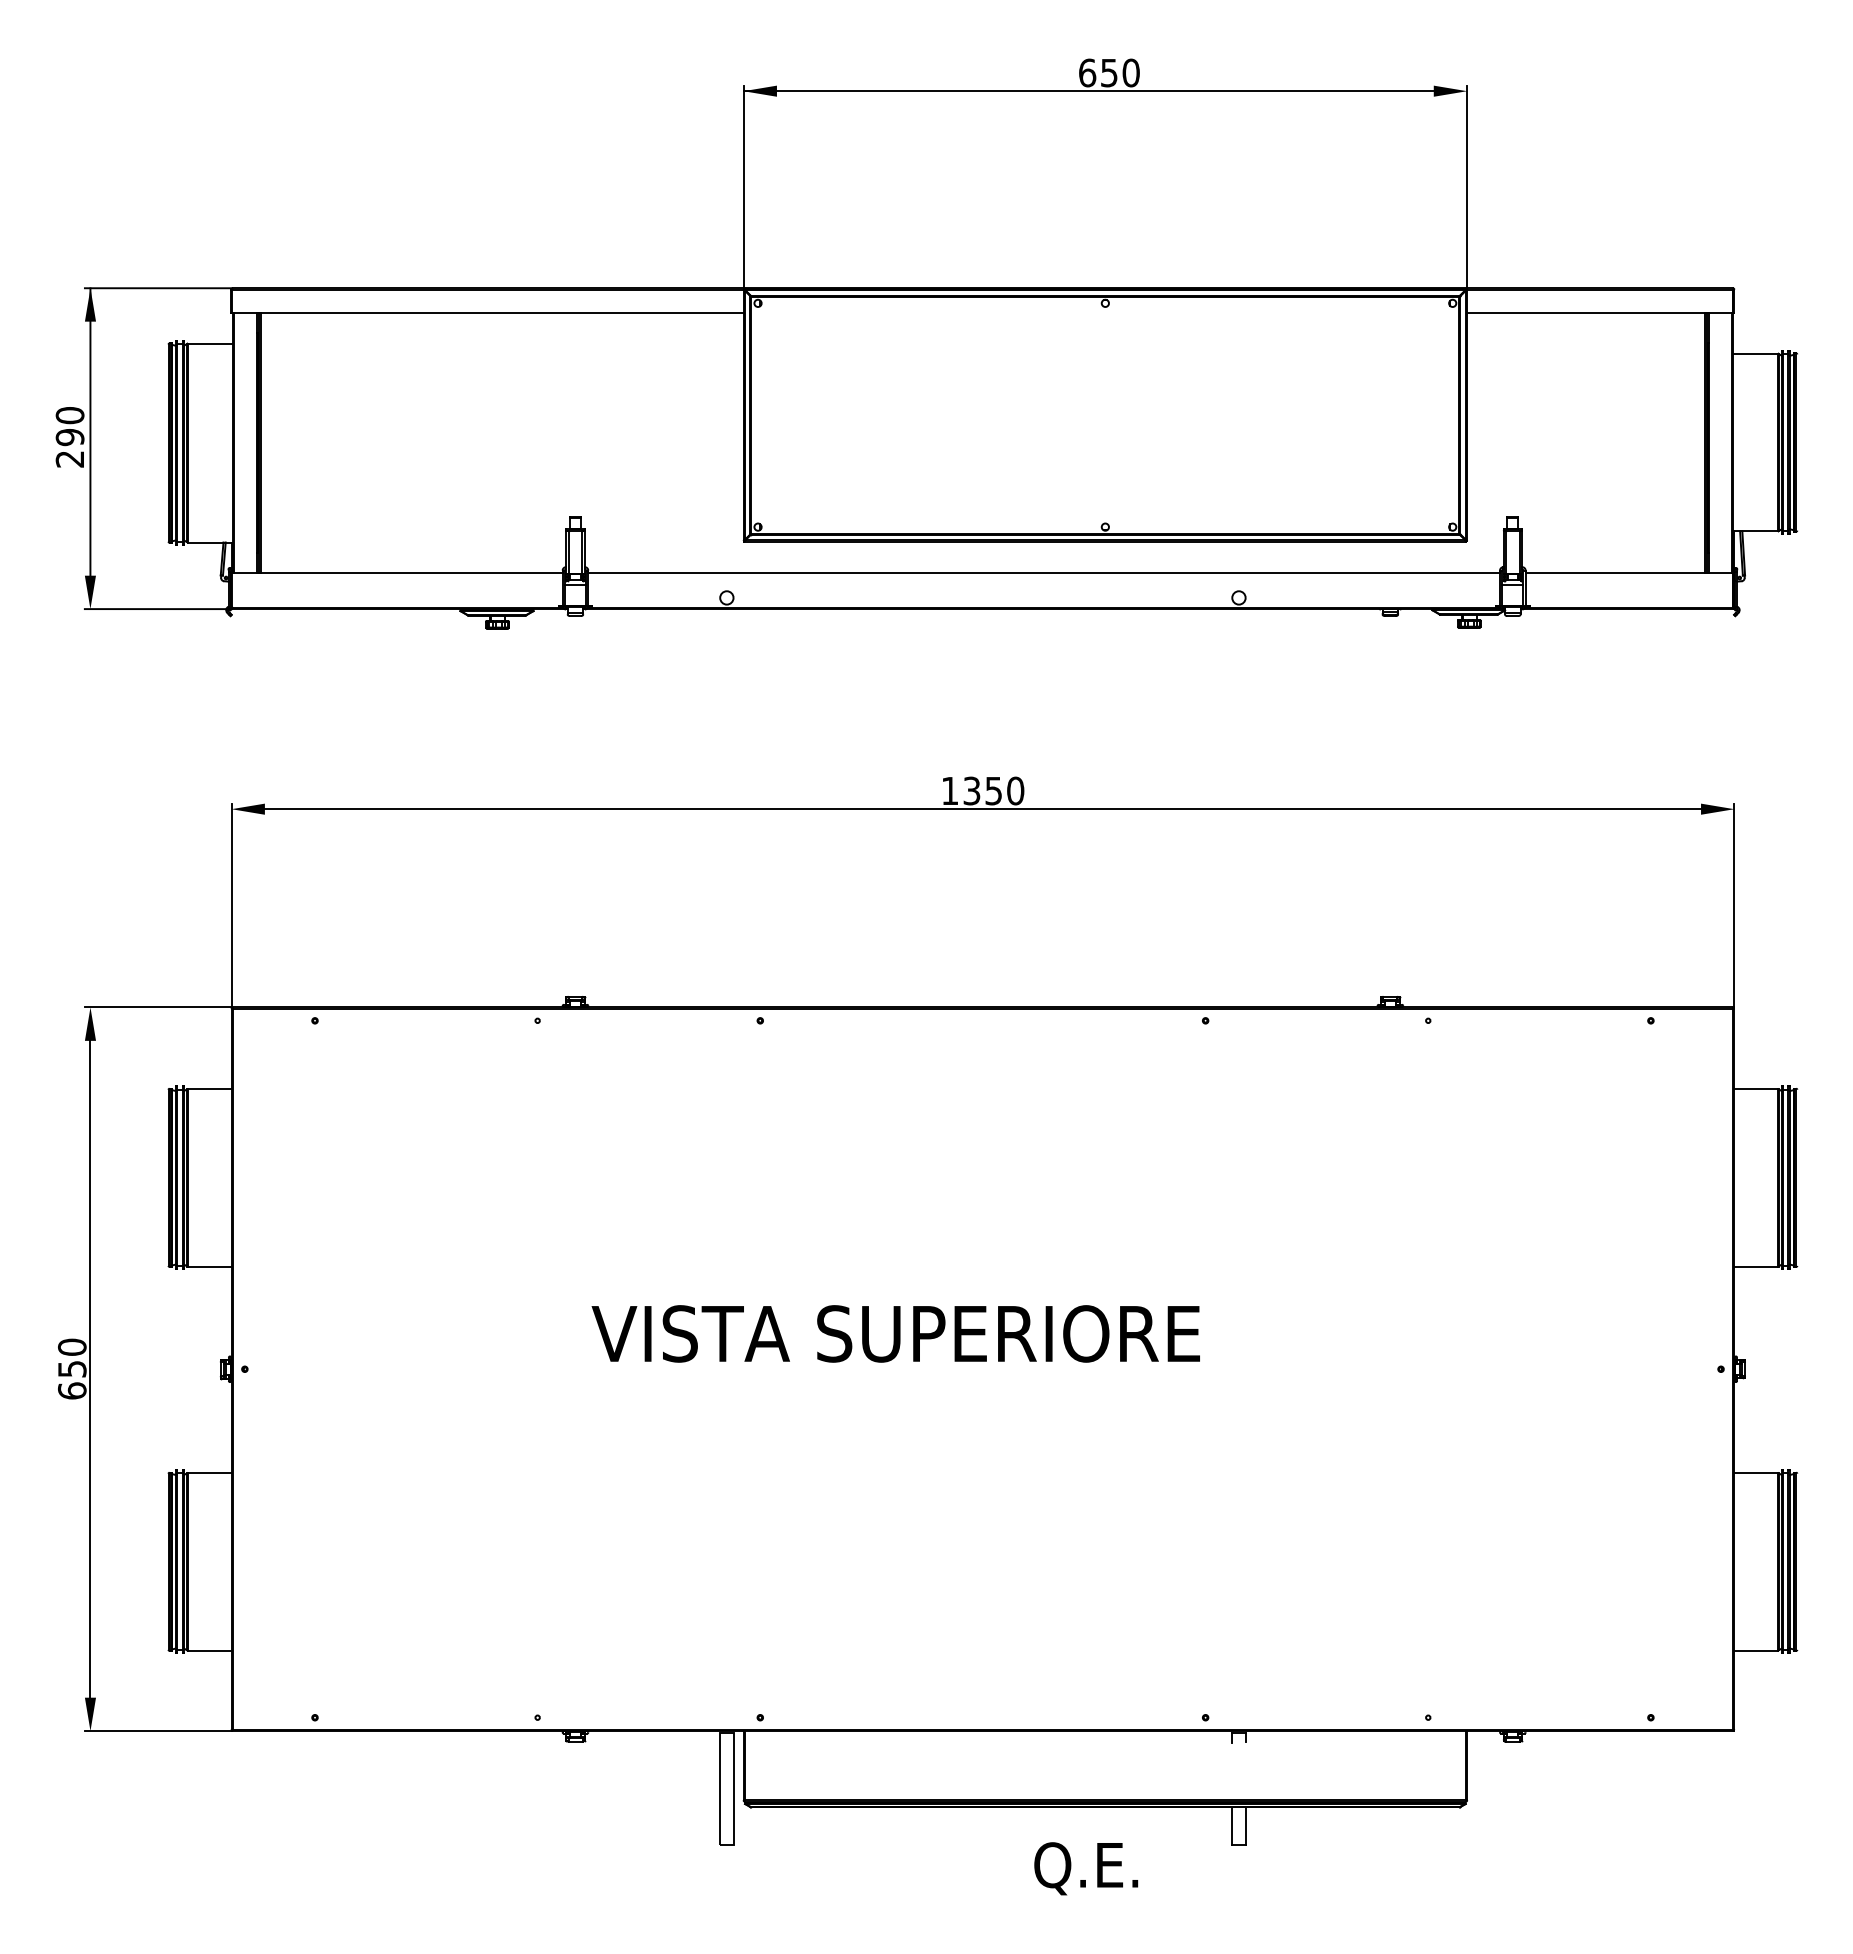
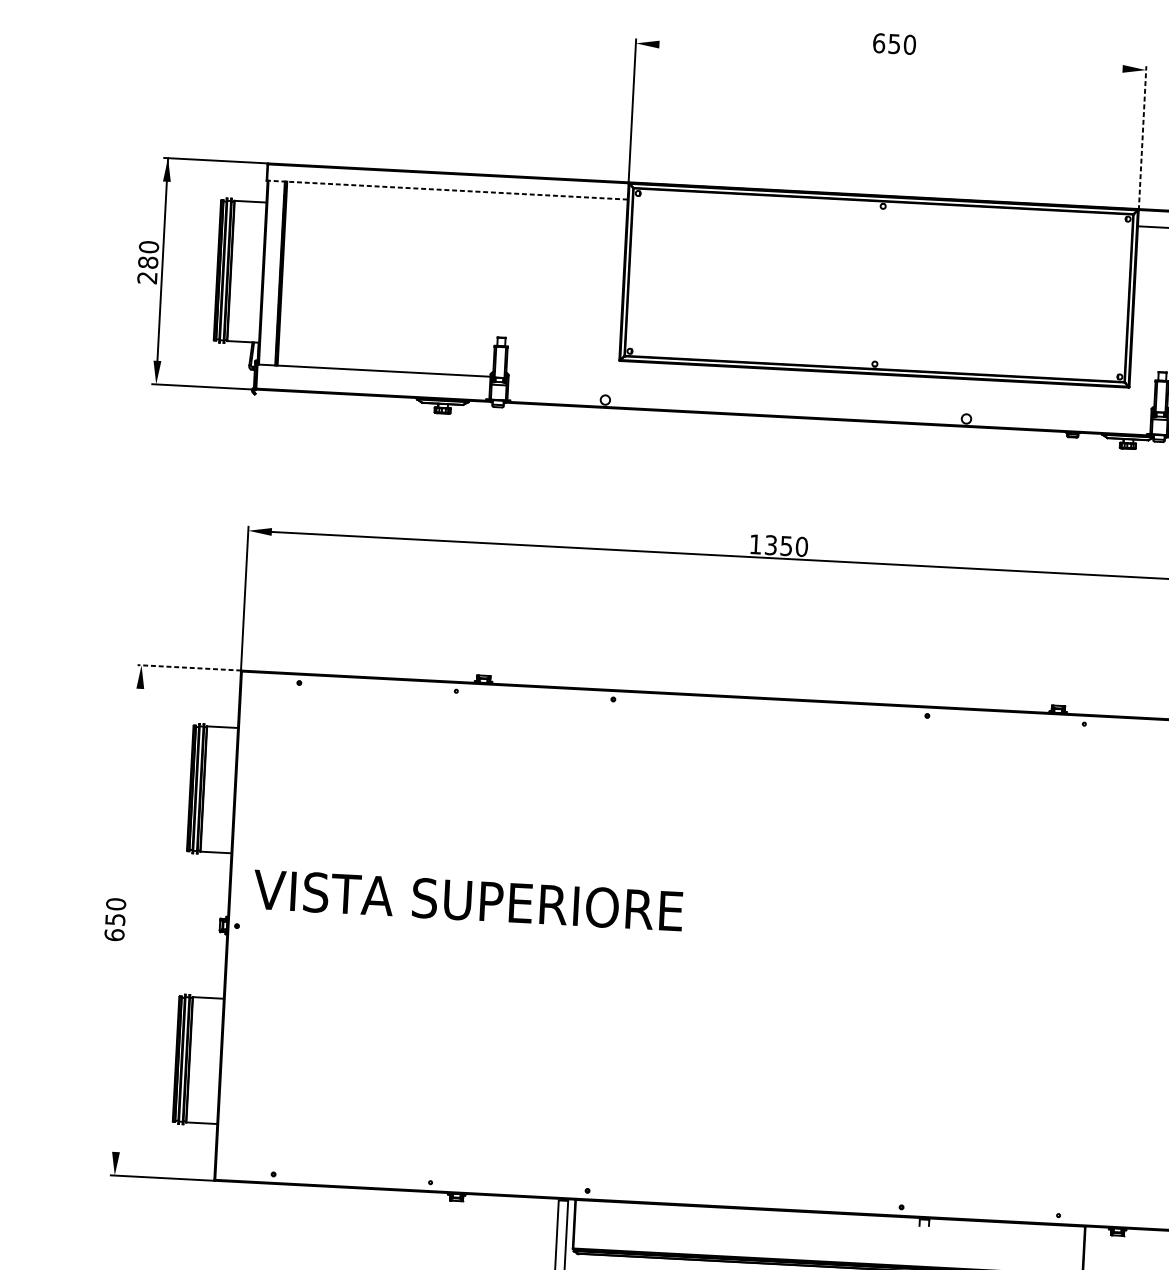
line: (1088, 91) -> (879, 56), removed
line: (1467, 187) -> (1142, 138), solid -> dashed
line: (487, 312) -> (447, 189), solid -> dashed
text: (69, 437) -> (147, 262), 290 -> 280
line: (1044, 573) -> (830, 394), removed
line: (157, 1007) -> (188, 667), solid -> dashed
text: (895, 1333) -> (467, 900), moved
line: (90, 1368) -> (128, 919), removed

